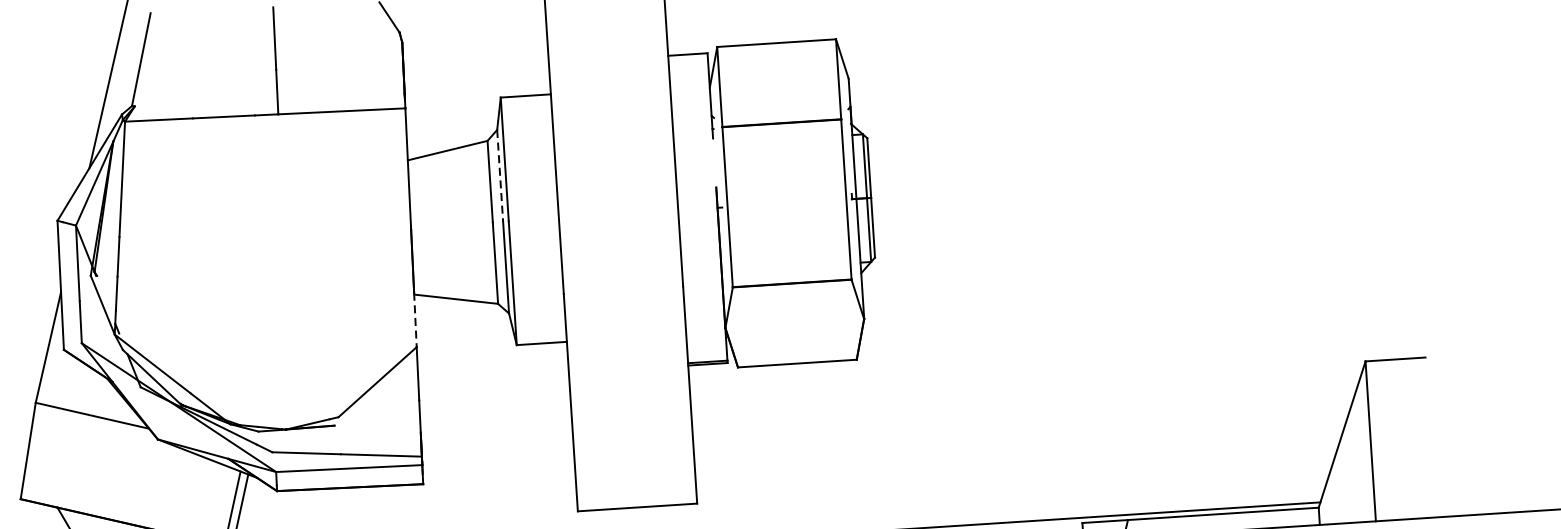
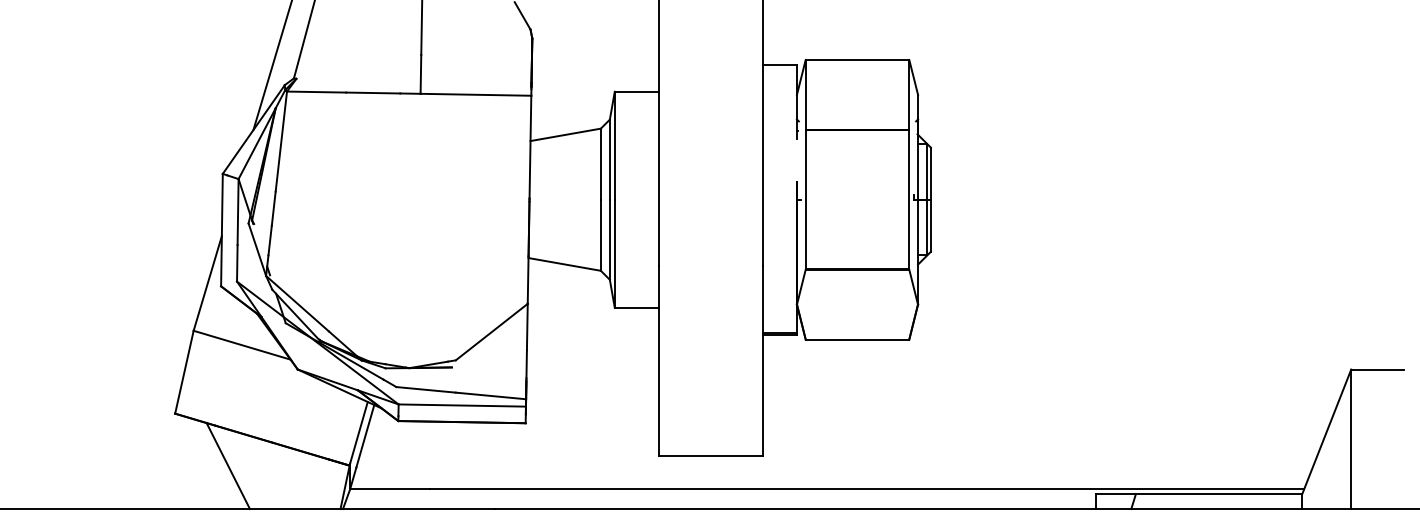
line: (499, 176) -> (609, 160), dashed -> solid
line: (415, 320) -> (528, 280), dashed -> solid

